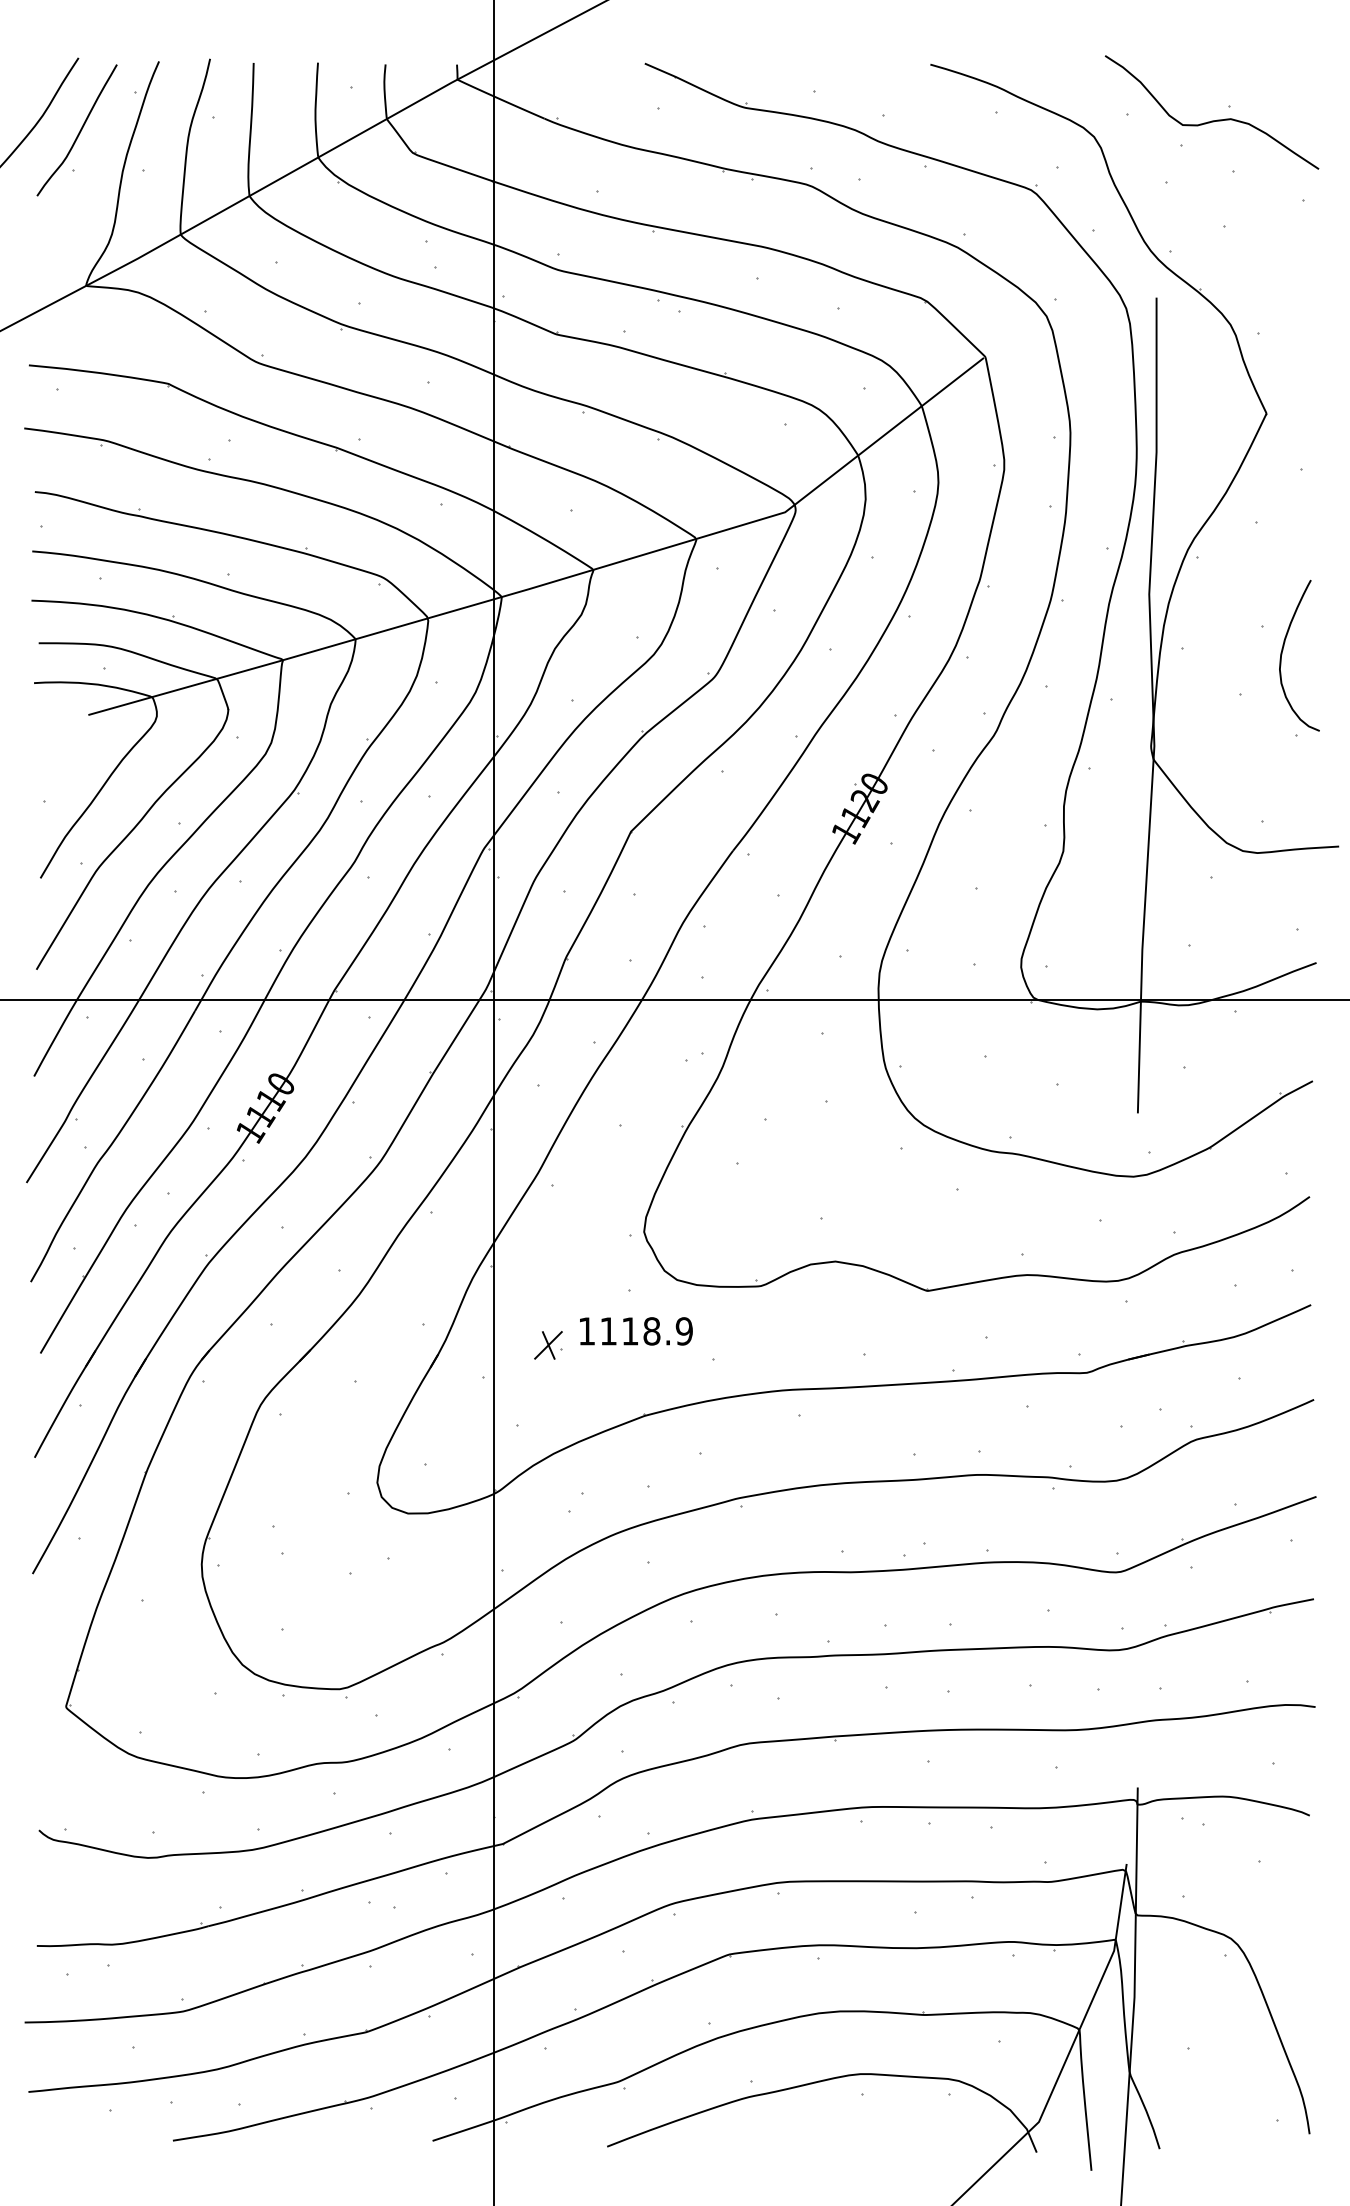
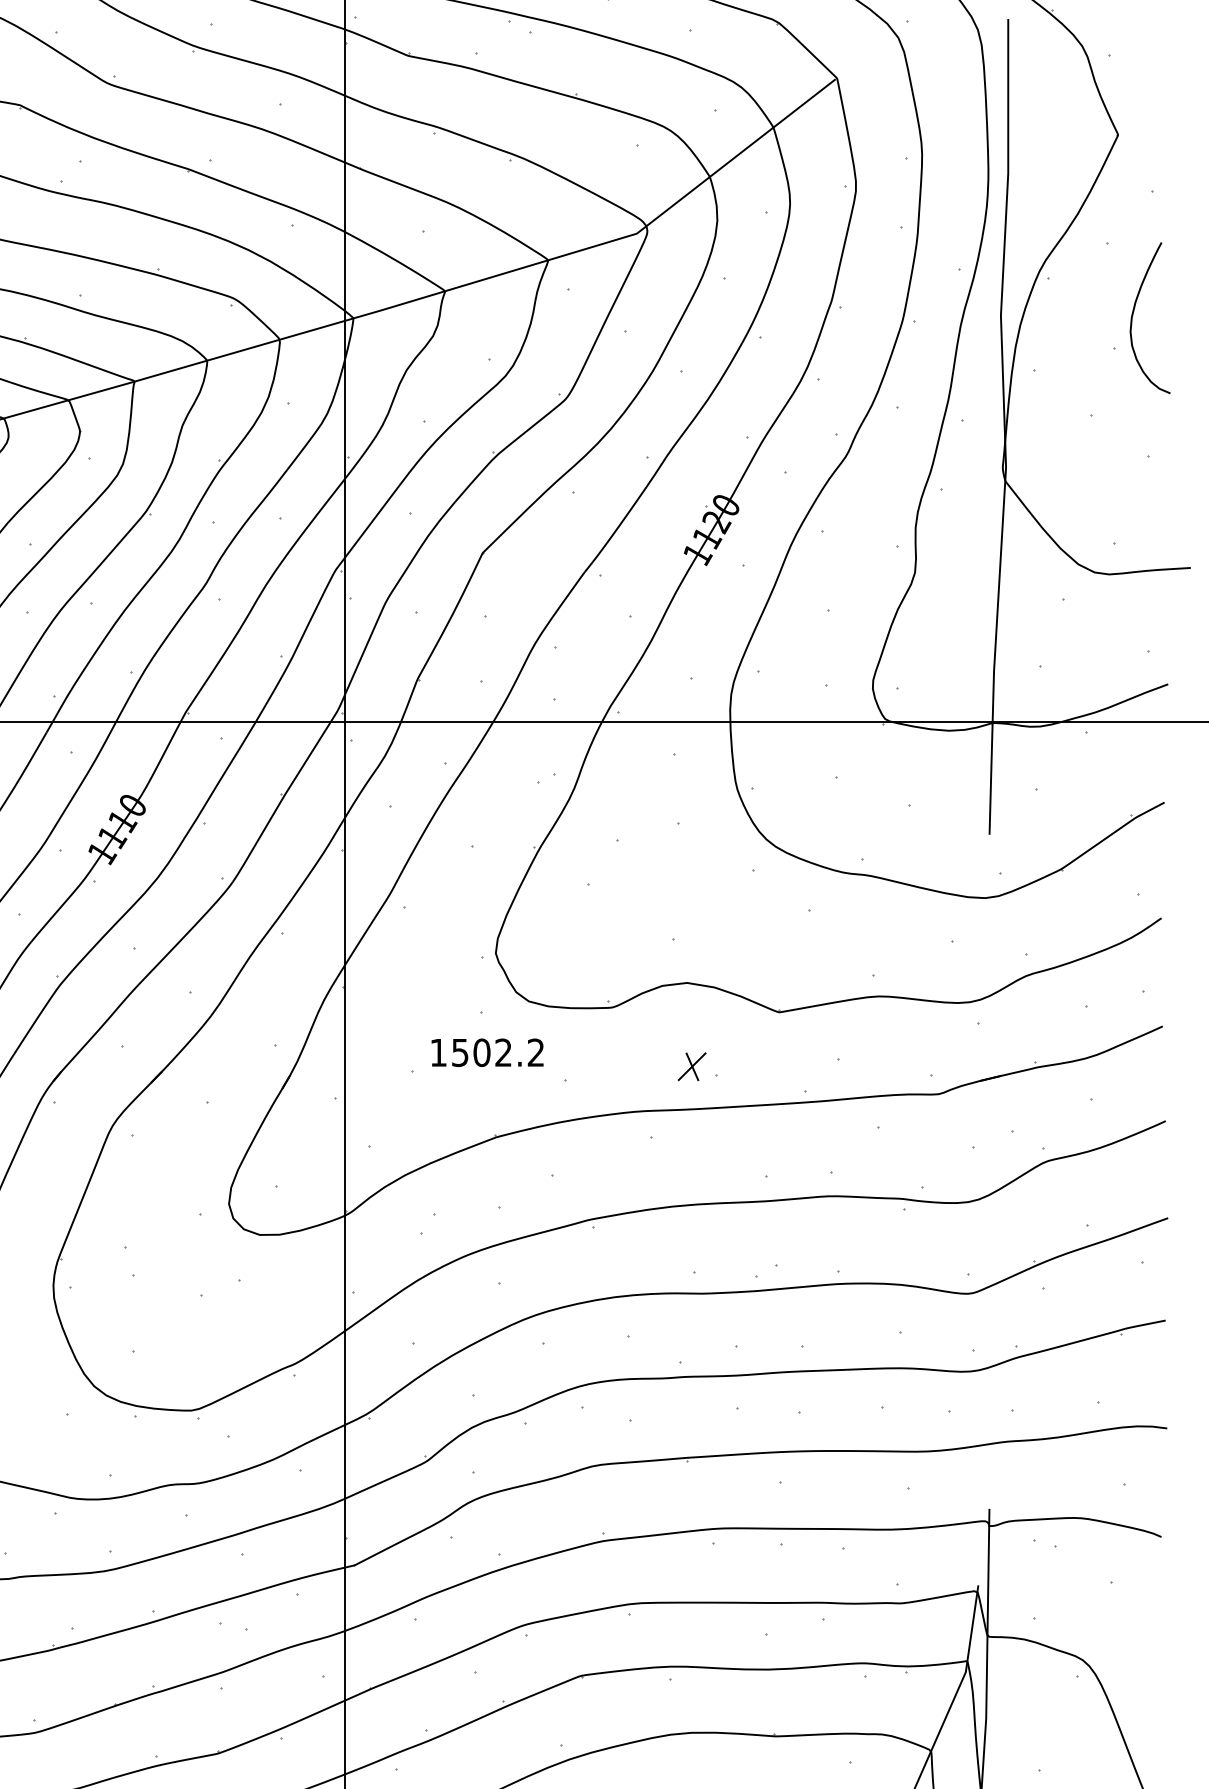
curve: (1283, 650) -> (1134, 312), moved
text: (646, 1331) -> (498, 1052), 1118.9 -> 1502.2
part: (548, 1345) -> (692, 1066), moved

